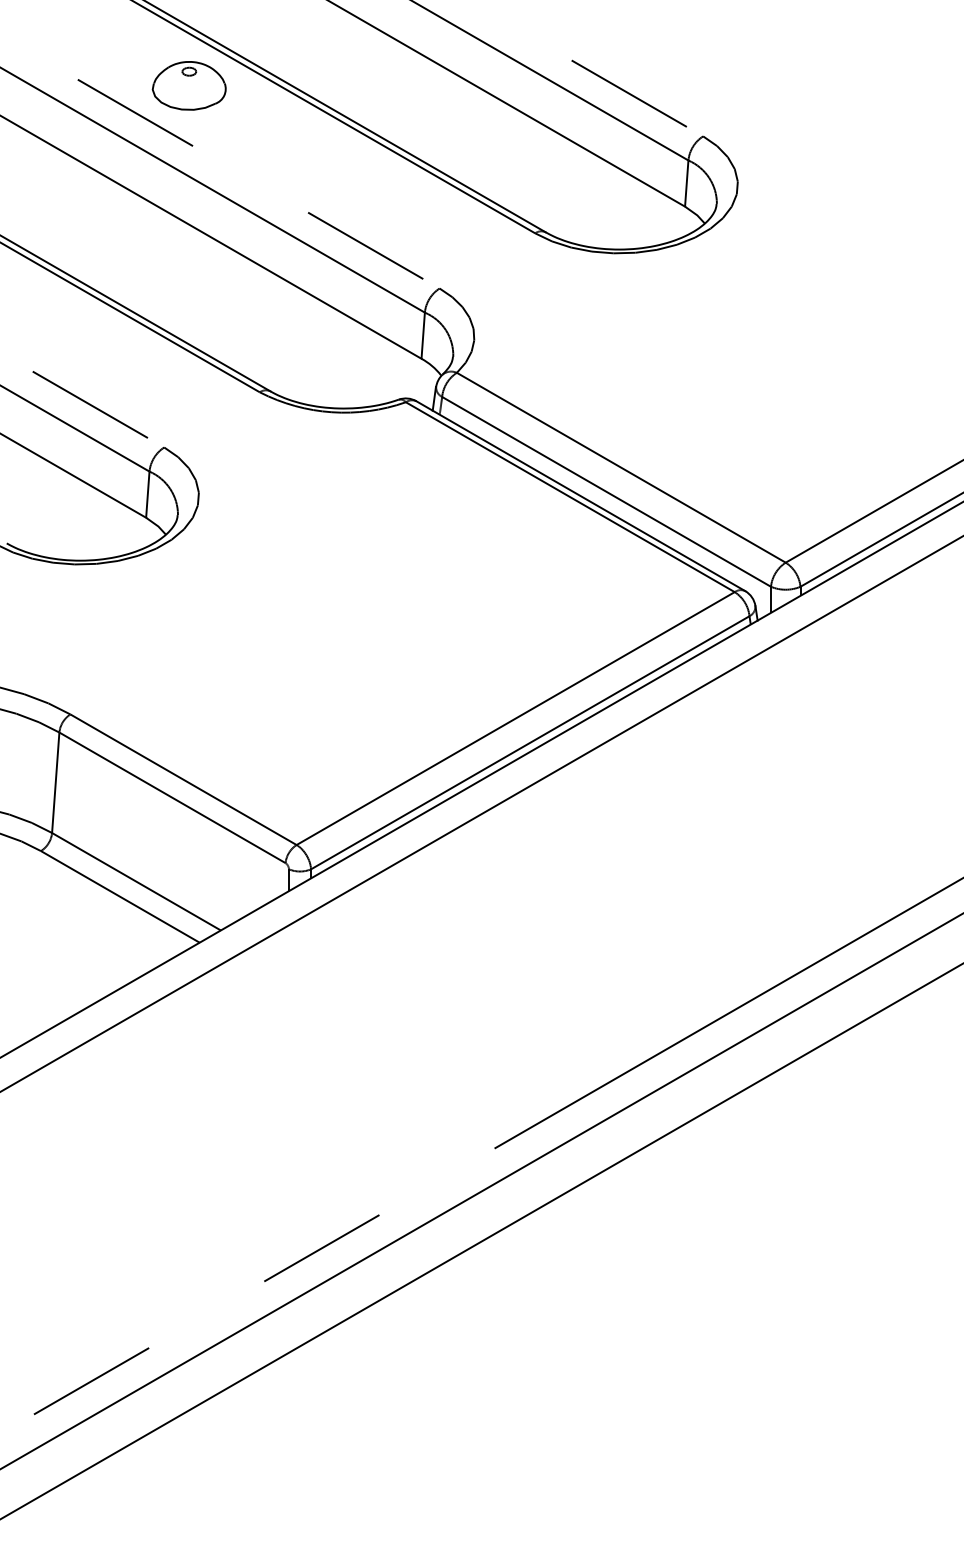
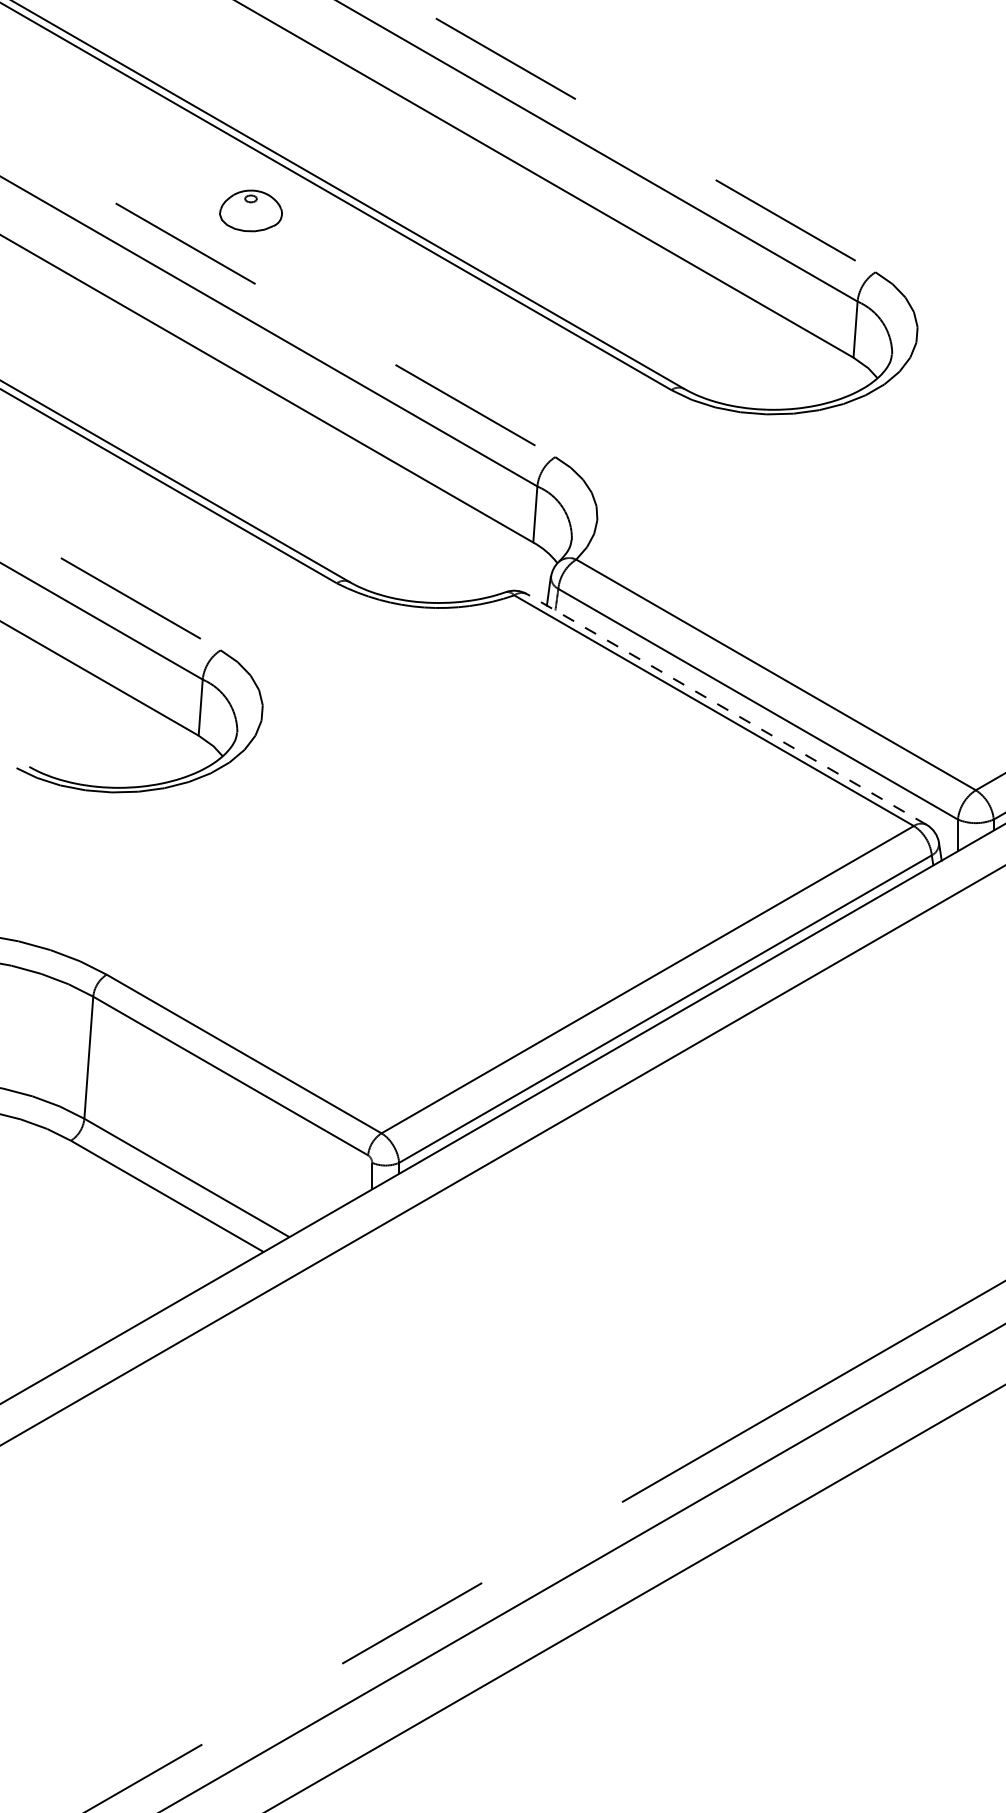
part: (188, 85) -> (250, 210), size x0.7
line: (580, 496) -> (726, 709), solid -> dashed

